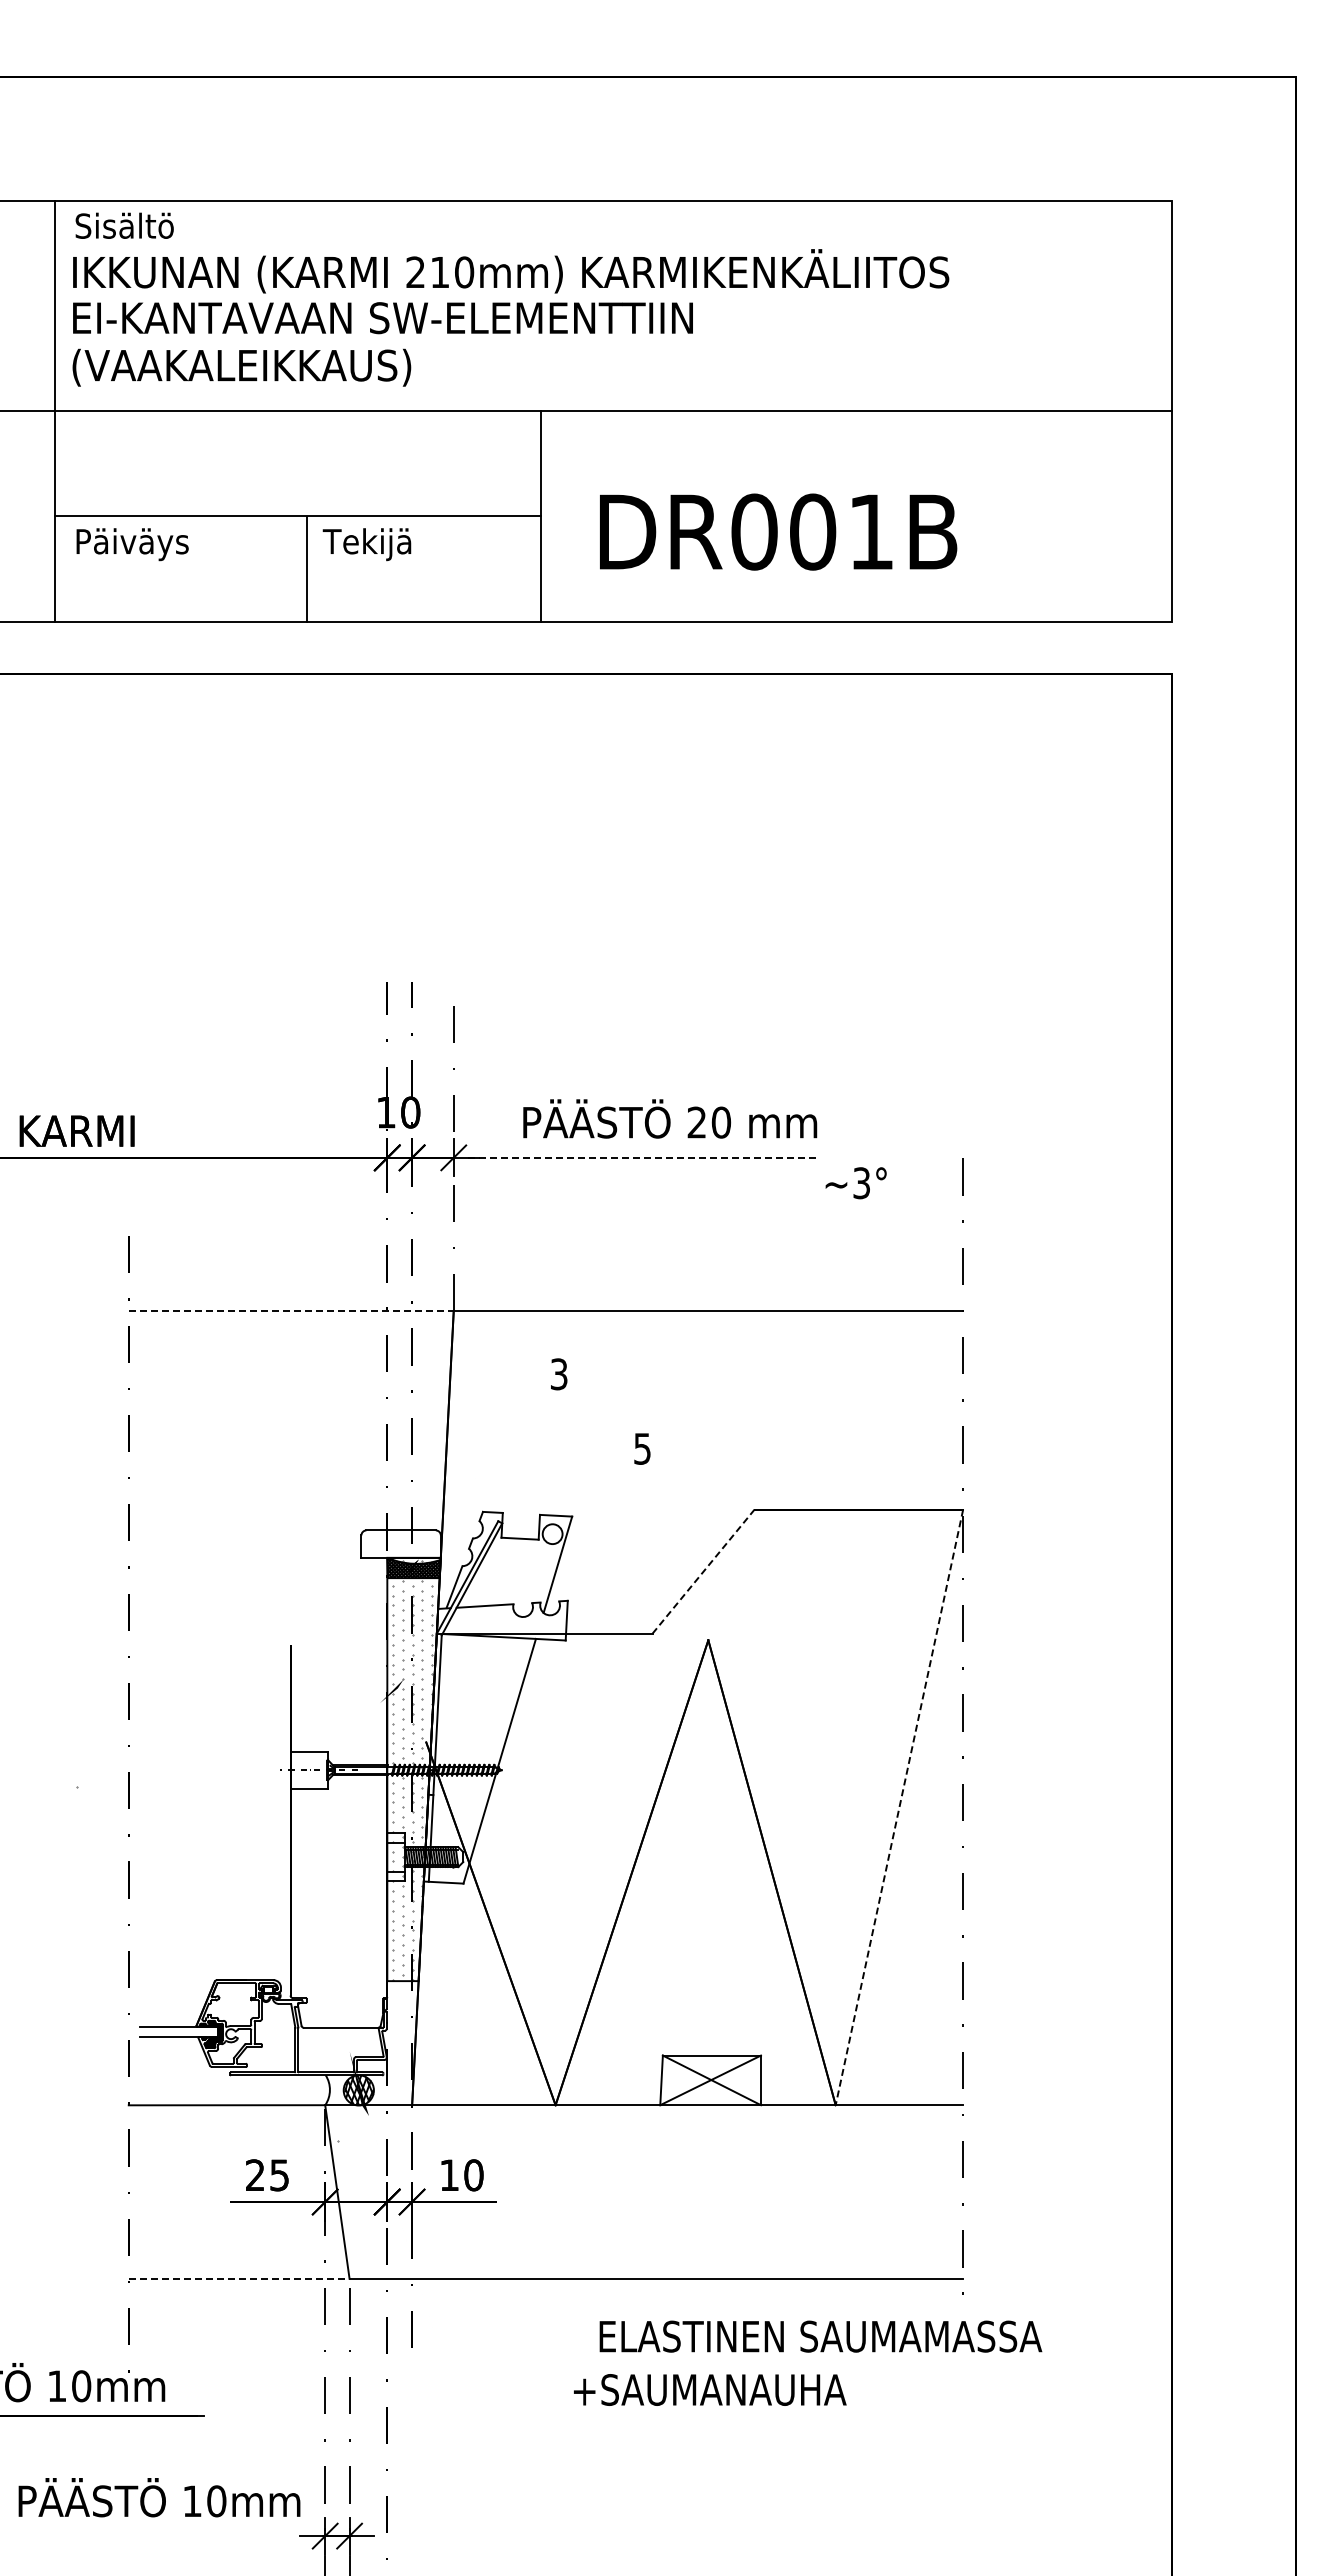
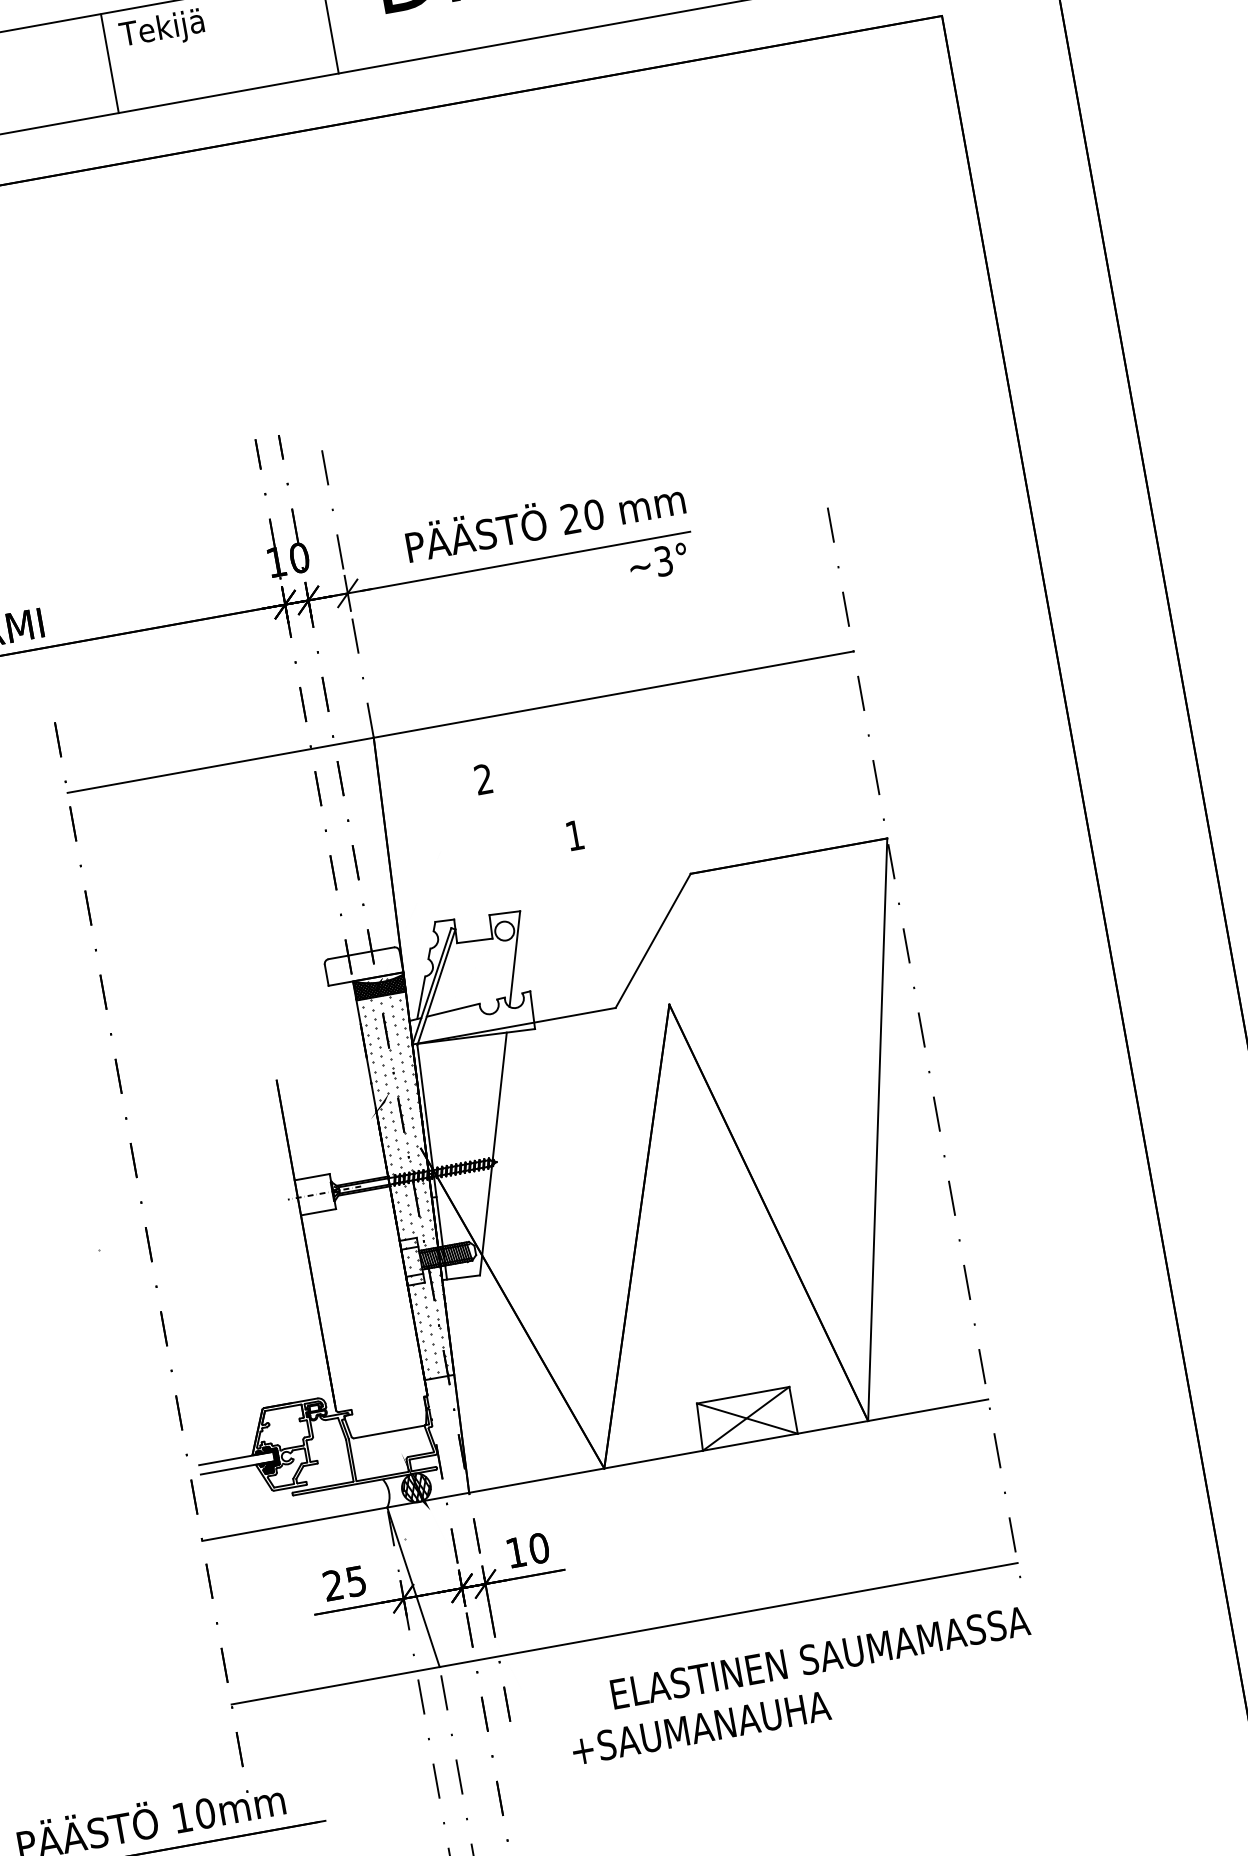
line: (642, 1157) -> (525, 561), dashed -> solid
text: (855, 1183) -> (658, 562), moved
line: (291, 1311) -> (221, 765), dashed -> solid
text: (558, 1374) -> (483, 779), 3 -> 2
text: (642, 1448) -> (574, 835), 5 -> 1
line: (703, 1571) -> (653, 940), dashed -> solid
hatch: (412, 1770) -> (412, 1177), added
line: (899, 1807) -> (877, 1129), dashed -> solid
line: (239, 2278) -> (335, 1685), dashed -> solid
text: (820, 2336) -> (820, 1657), moved
text: (710, 2389) -> (701, 1727), moved

